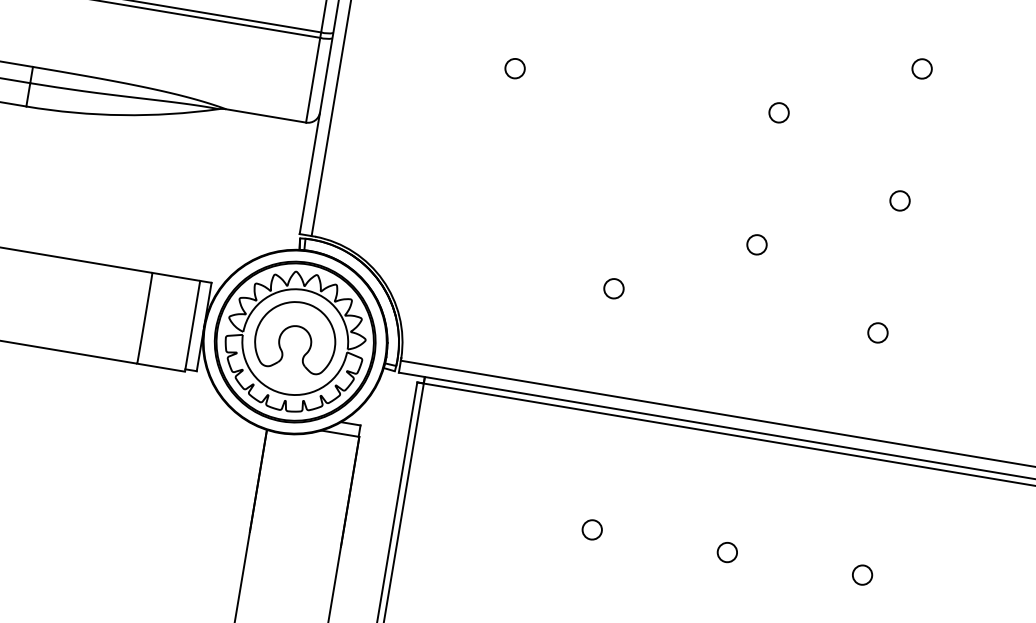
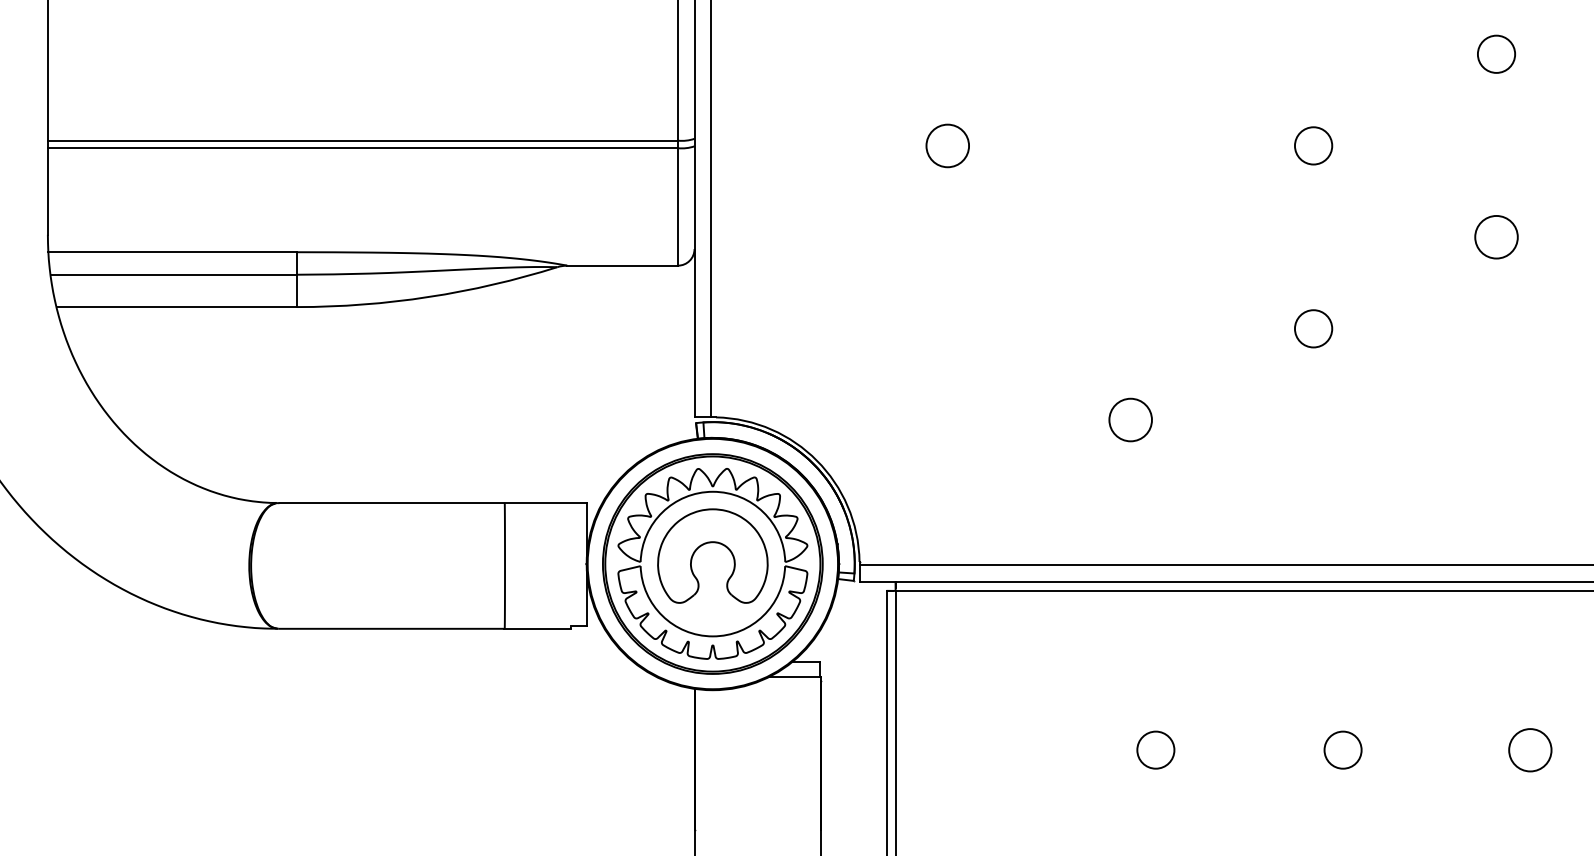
circle: (515, 68) -> (947, 145), size x1.6
circle: (922, 69) -> (1496, 54), size x1.4
circle: (779, 112) -> (1313, 145), size x1.4
circle: (900, 200) -> (1496, 236), size x1.6
circle: (756, 244) -> (1313, 328), size x1.4
circle: (613, 288) -> (1130, 420), size x1.6
line: (192, 325) -> (570, 564), removed
circle: (877, 333) -> (1496, 420), removed
circle: (592, 530) -> (1155, 750), size x1.4
circle: (726, 552) -> (1342, 750), size x1.4
circle: (862, 575) -> (1530, 750), size x1.6

